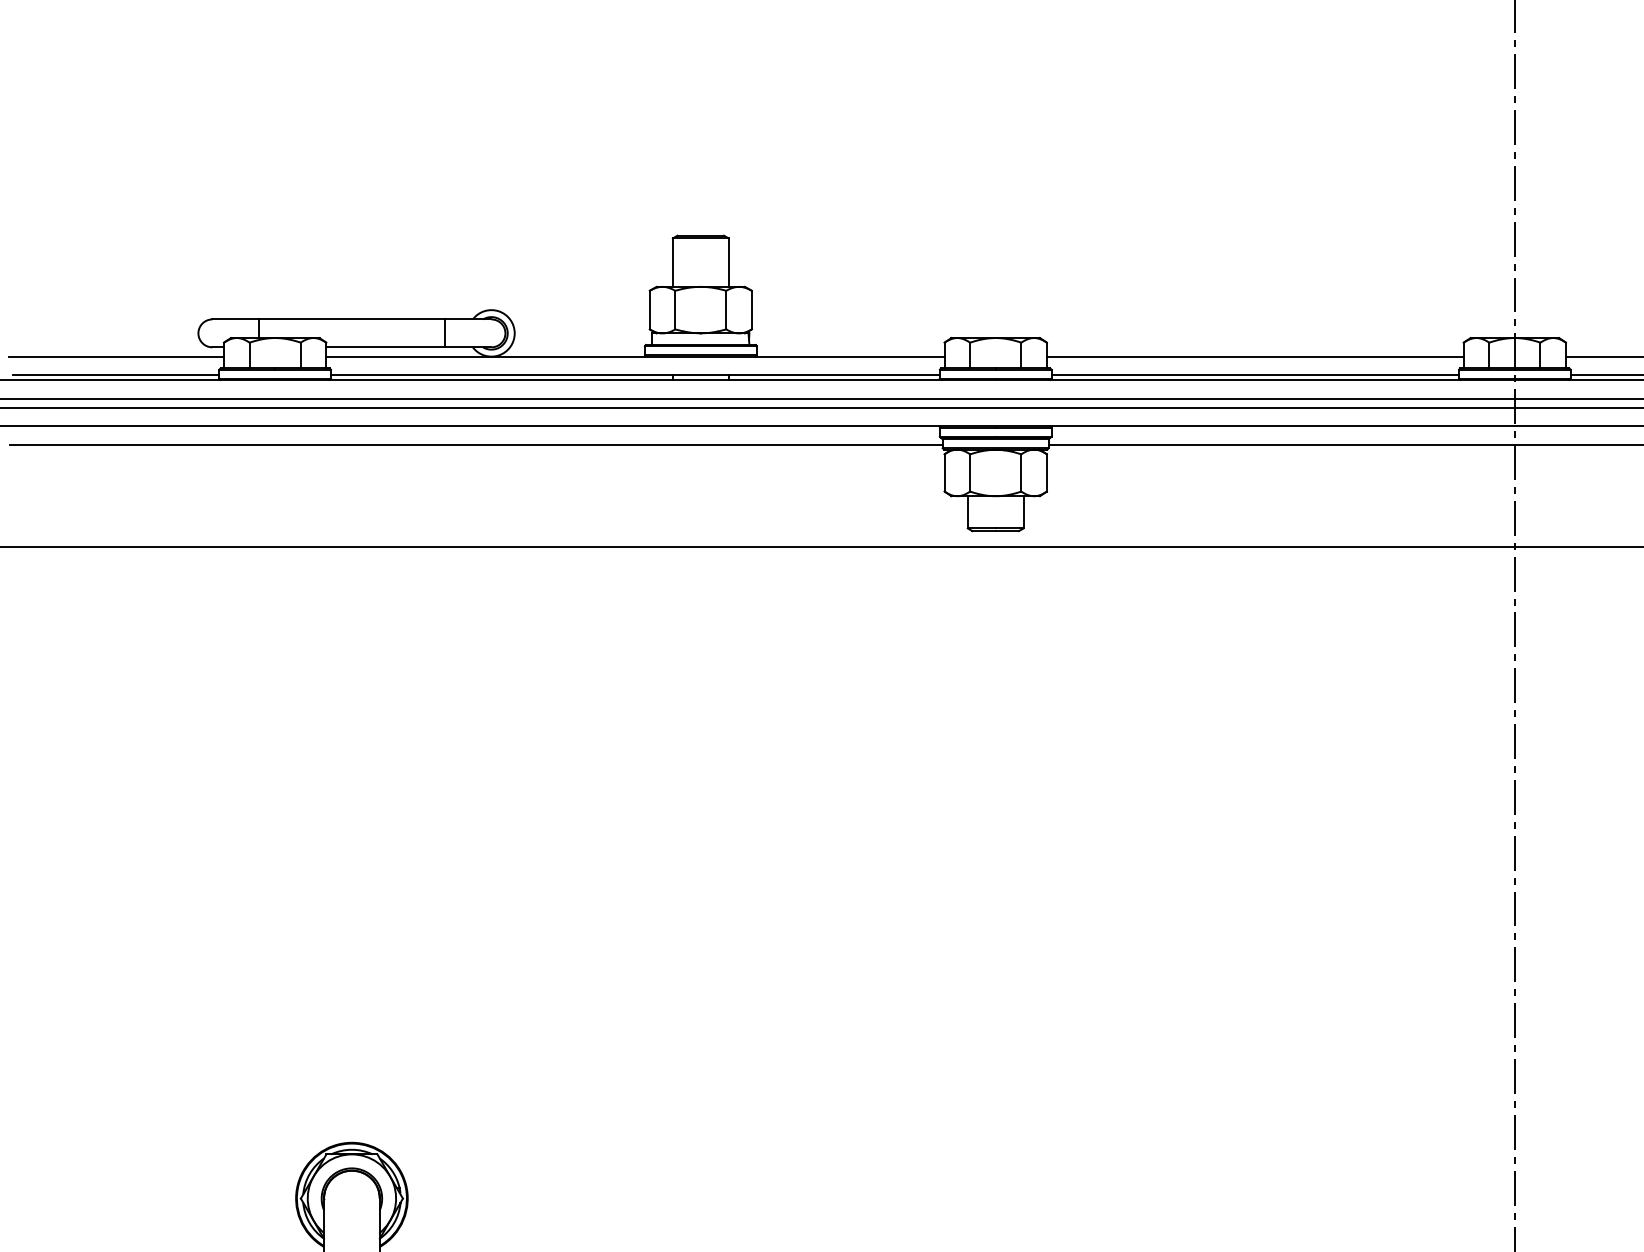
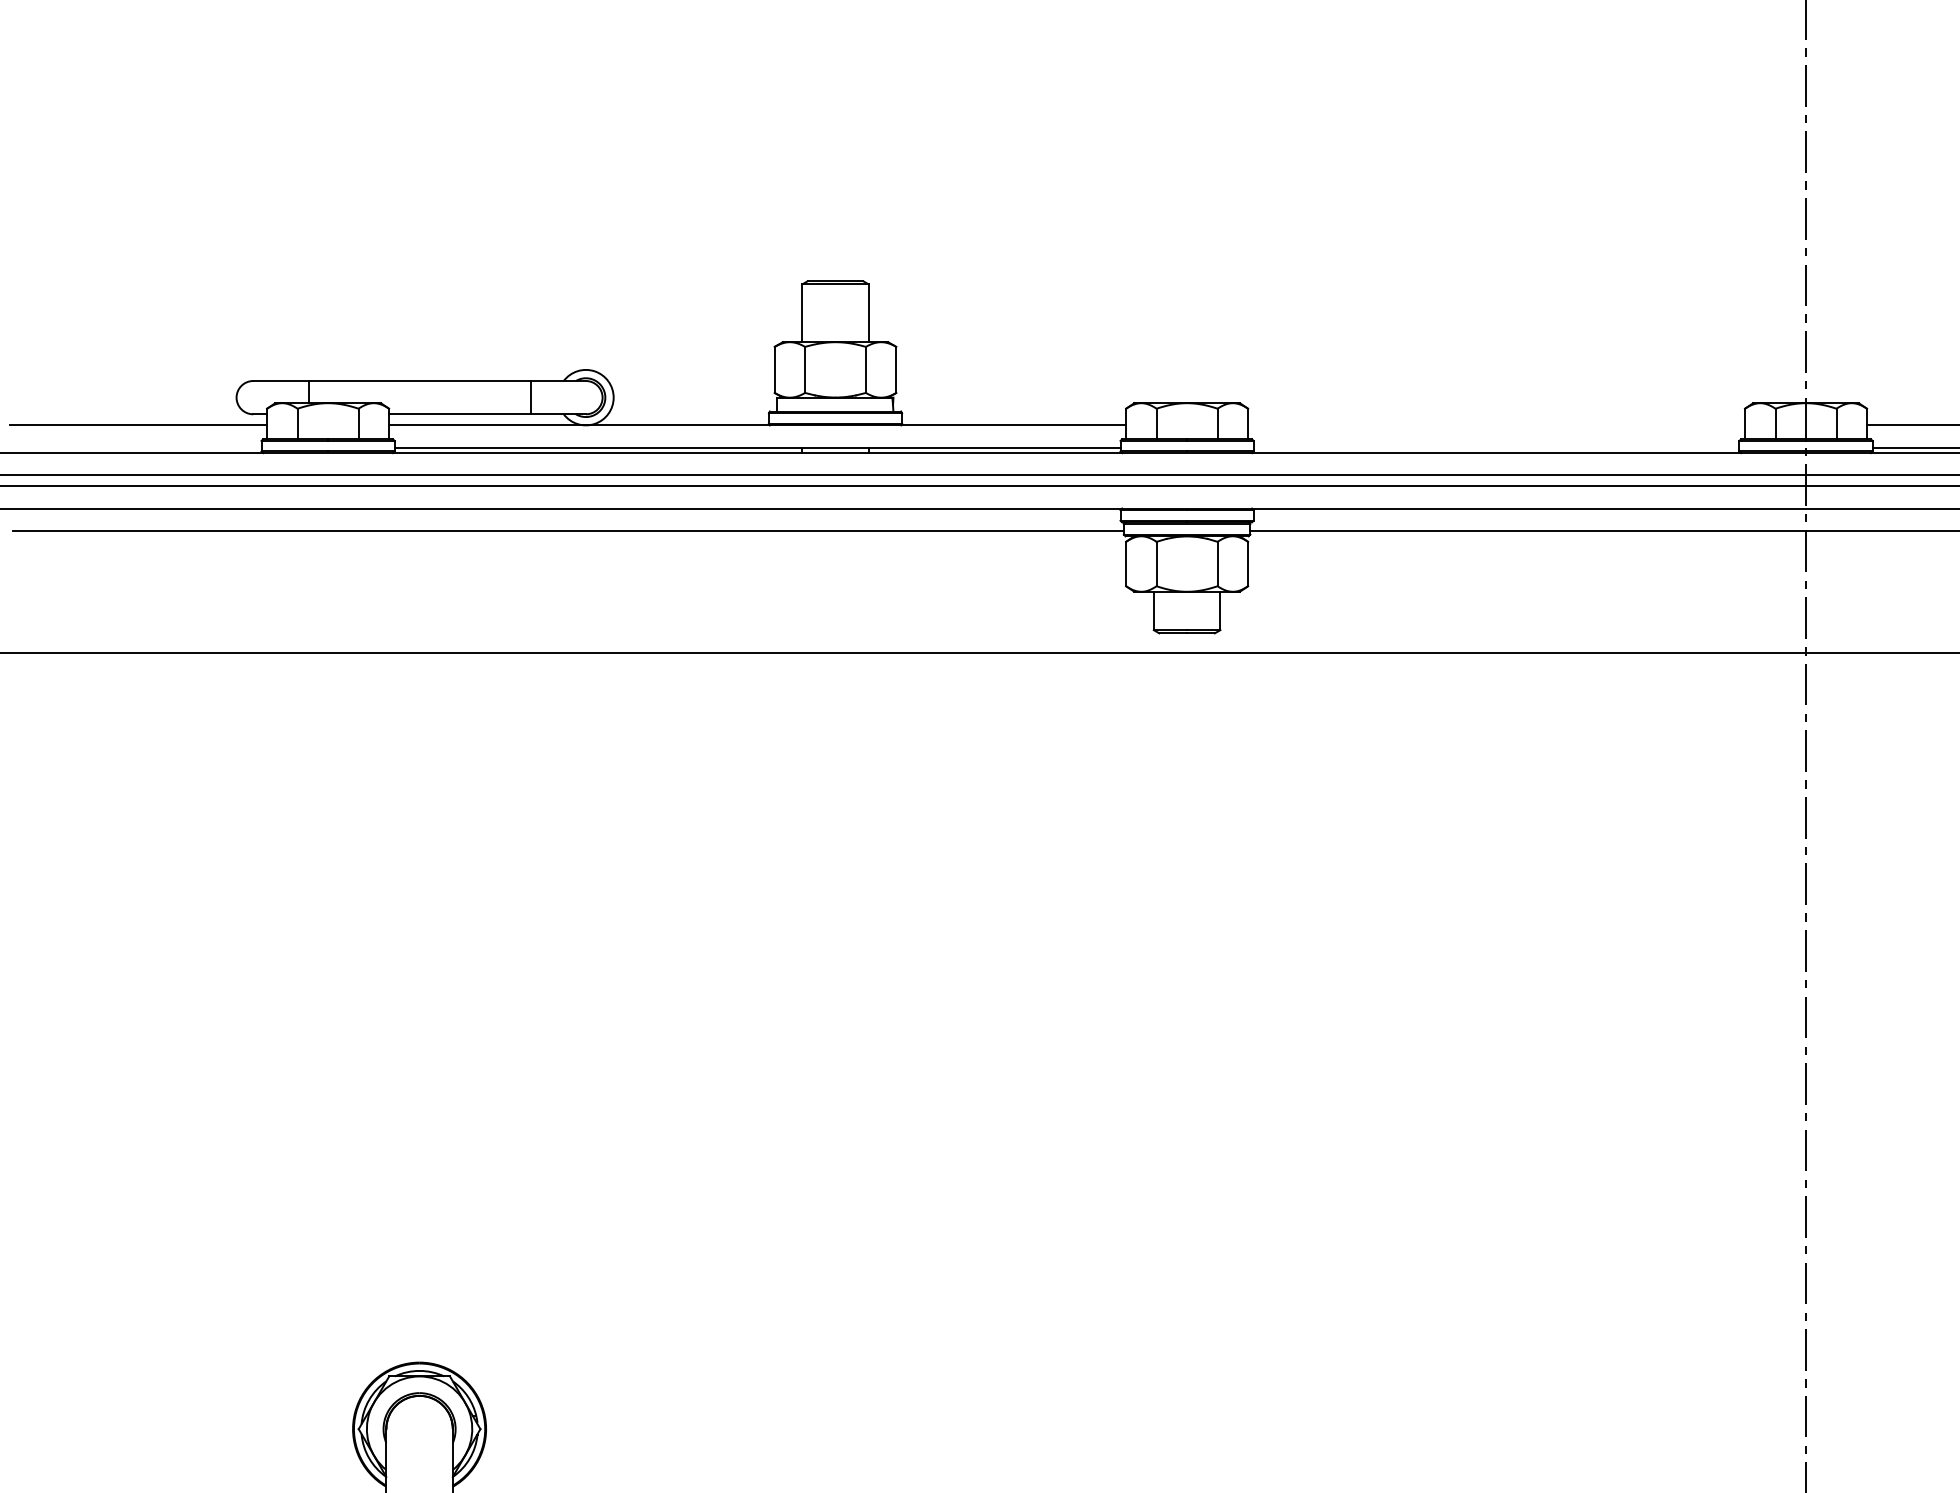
line: (1255, 356) -> (1496, 425), removed
line: (116, 375) -> (138, 447), removed
line: (1255, 375) -> (1496, 447), removed

